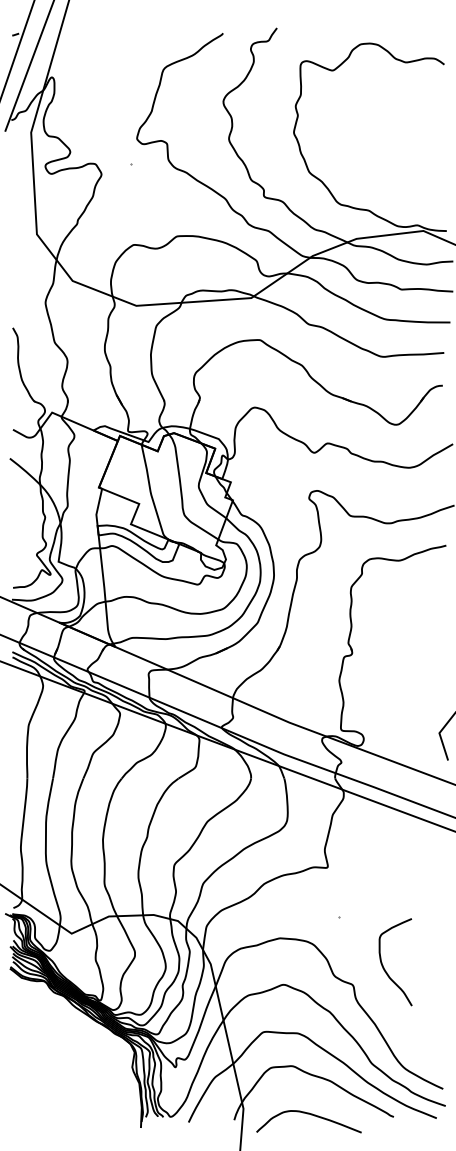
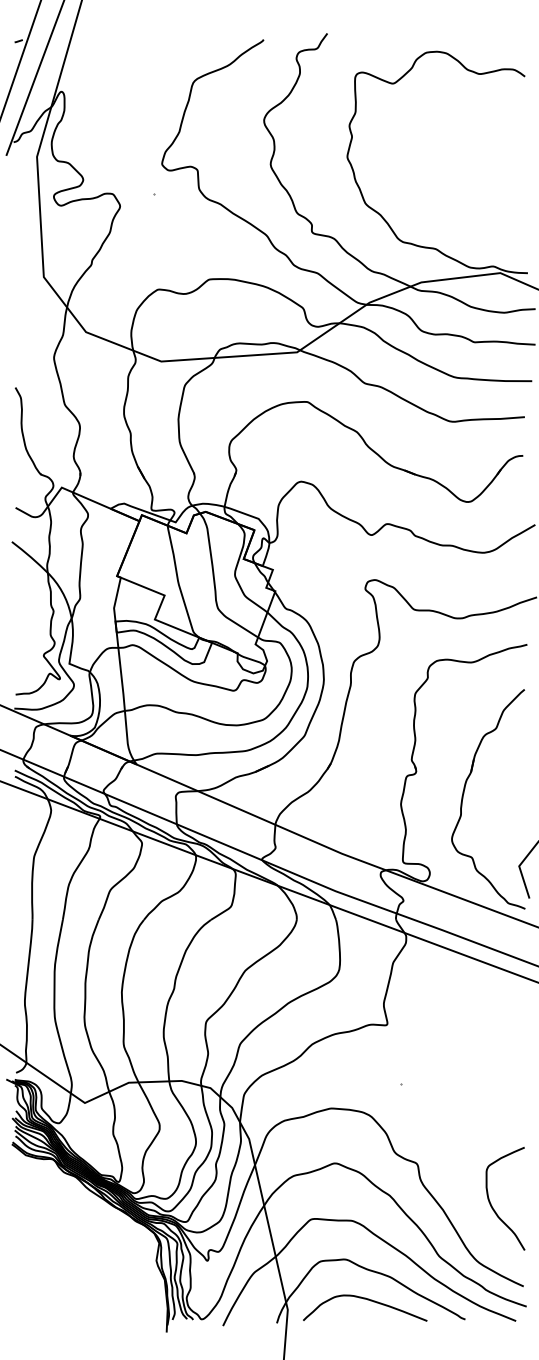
part: (393, 671) -> (464, 793), added
curve: (384, 967) -> (492, 1205), moved
curve: (310, 1115) -> (367, 1300), moved

